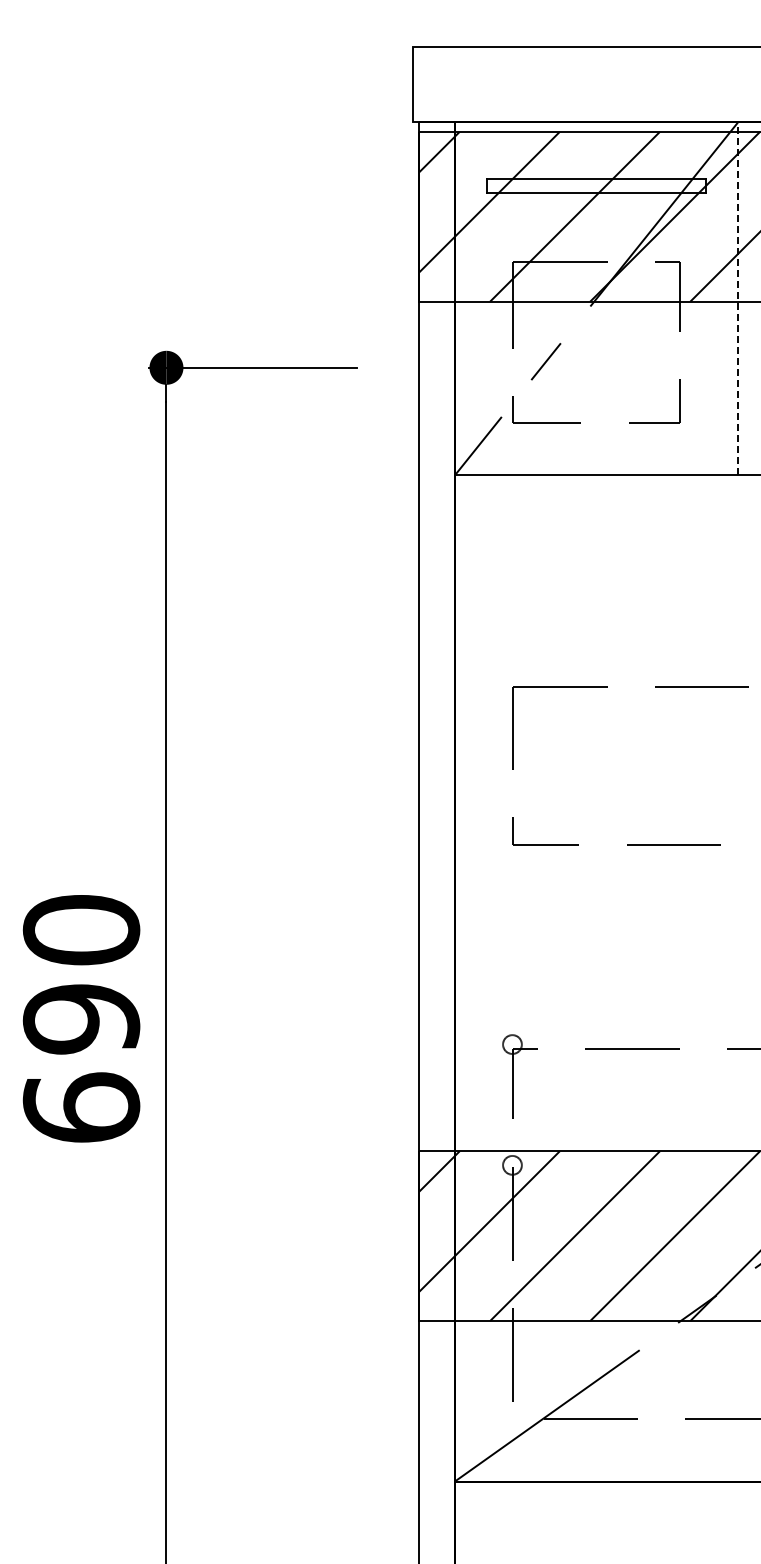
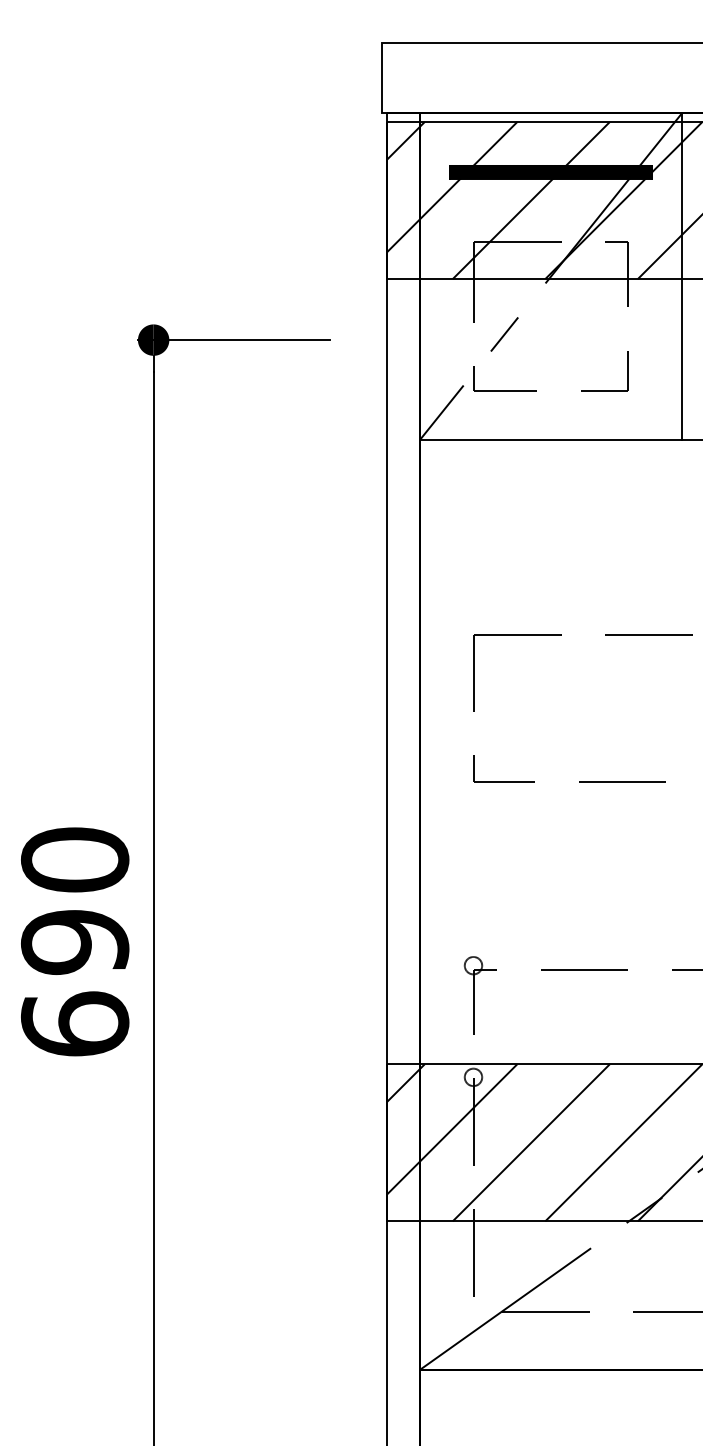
hatch: (595, 186) -> (550, 172), added
line: (738, 298) -> (682, 276), dashed -> solid

